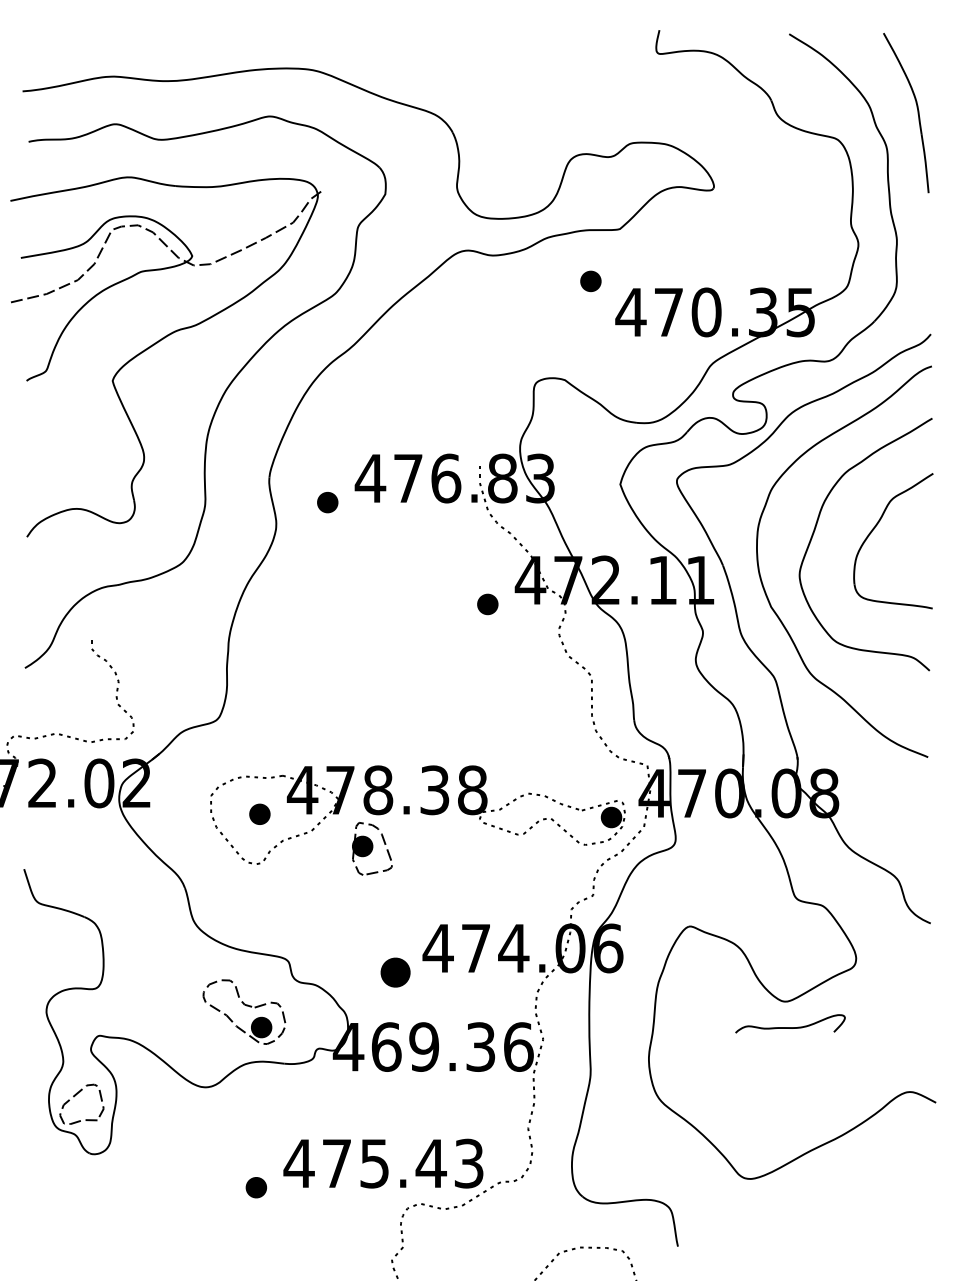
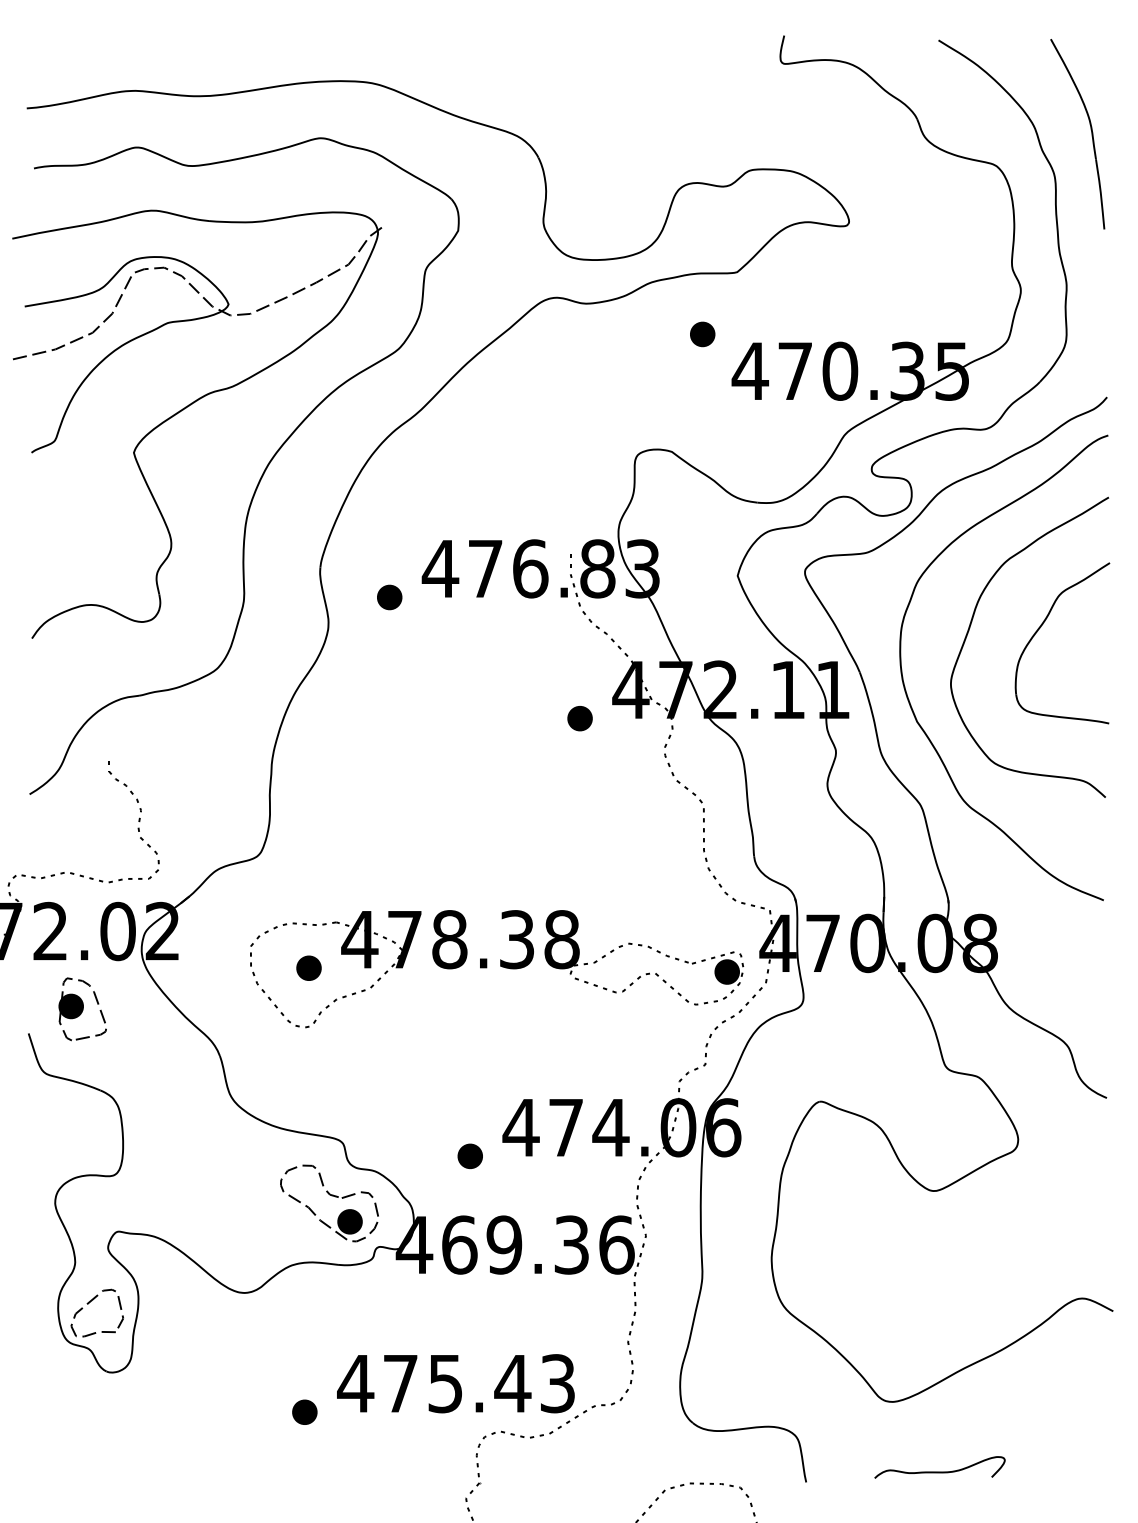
part: (372, 849) -> (82, 1009), moved
part: (394, 971) -> (469, 1155), size x0.71
part: (246, 1006) -> (331, 1196), moved
curve: (790, 1027) -> (939, 1471), moved

